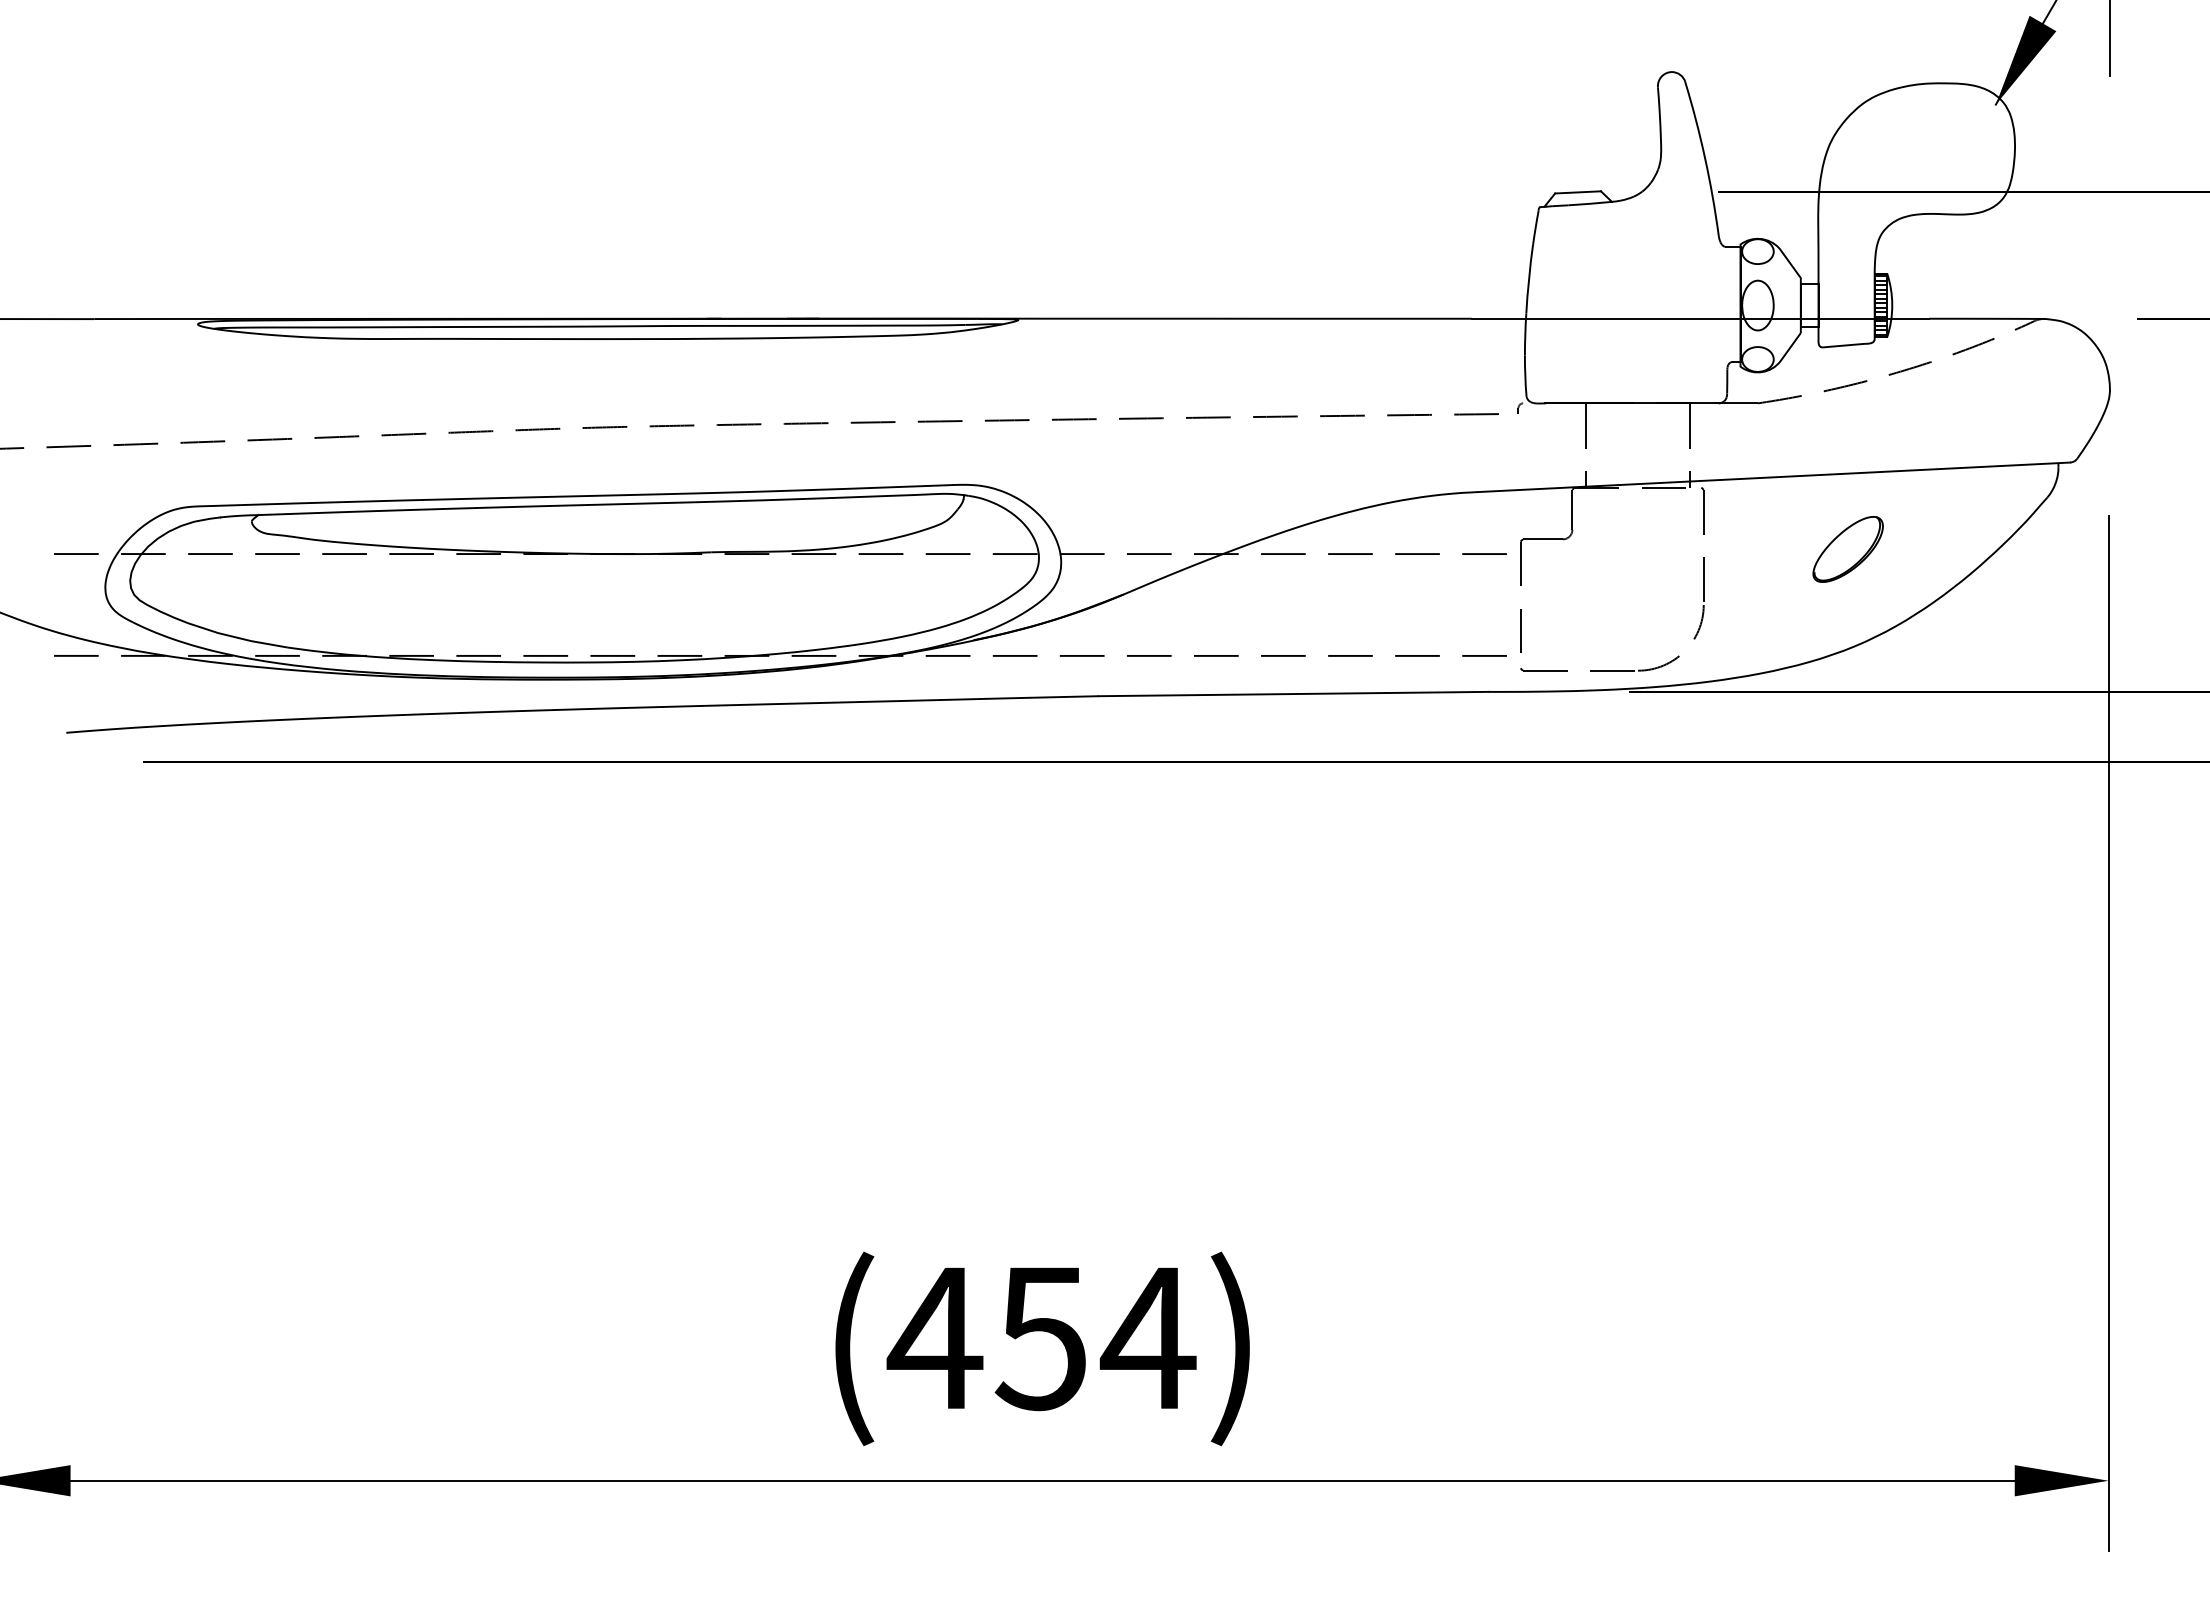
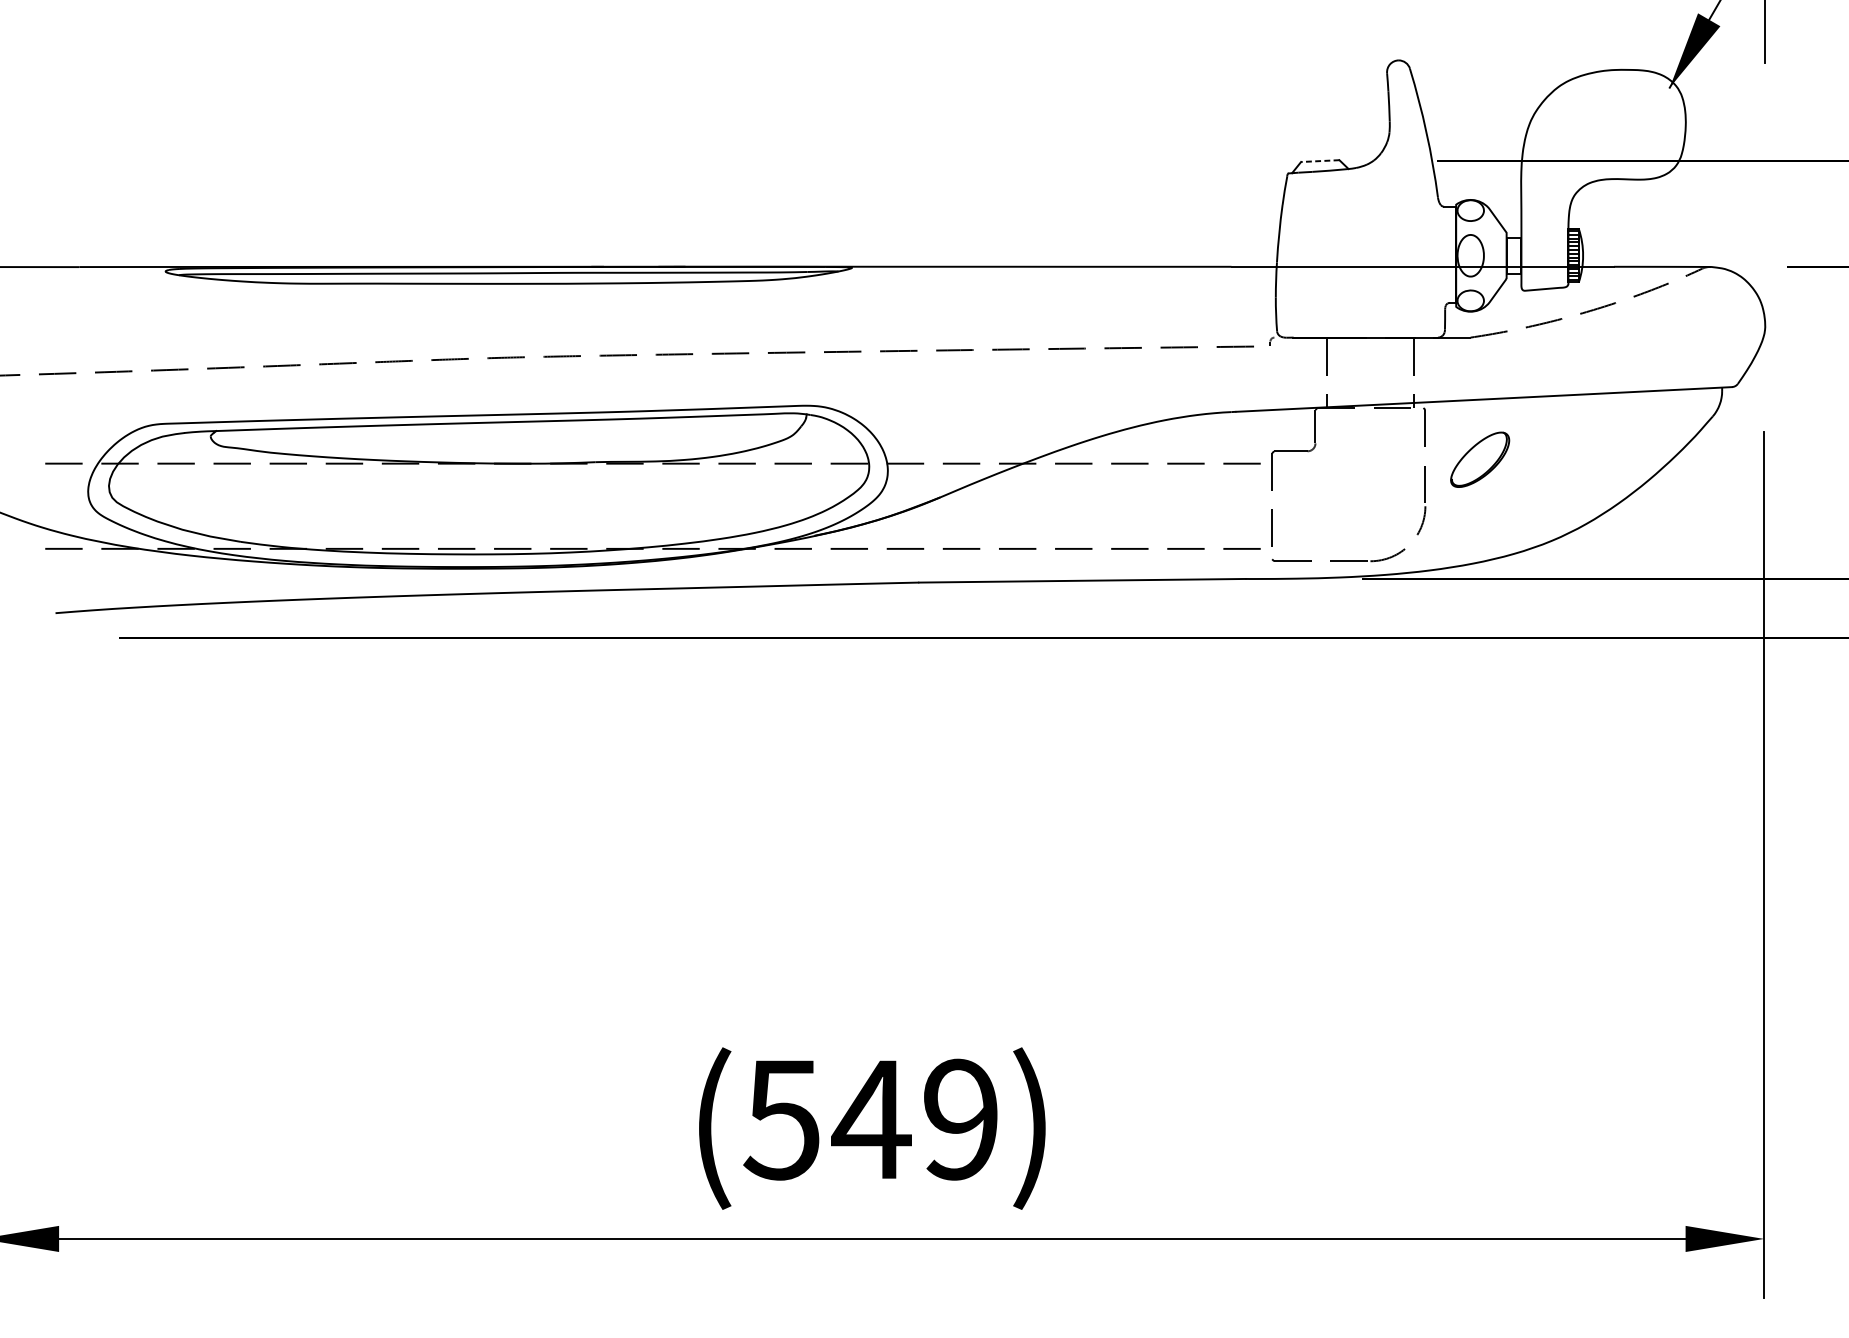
line: (1578, 192) -> (1320, 161), solid -> dashed
part: (1847, 549) -> (1479, 459), moved
text: (1041, 1338) -> (871, 1119), (454) -> (549)

